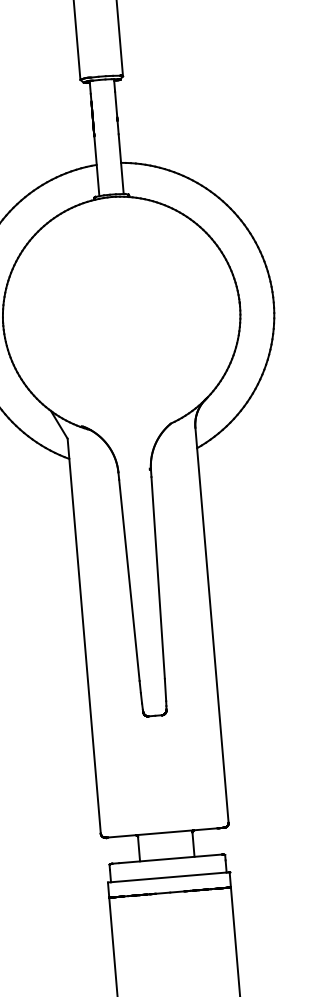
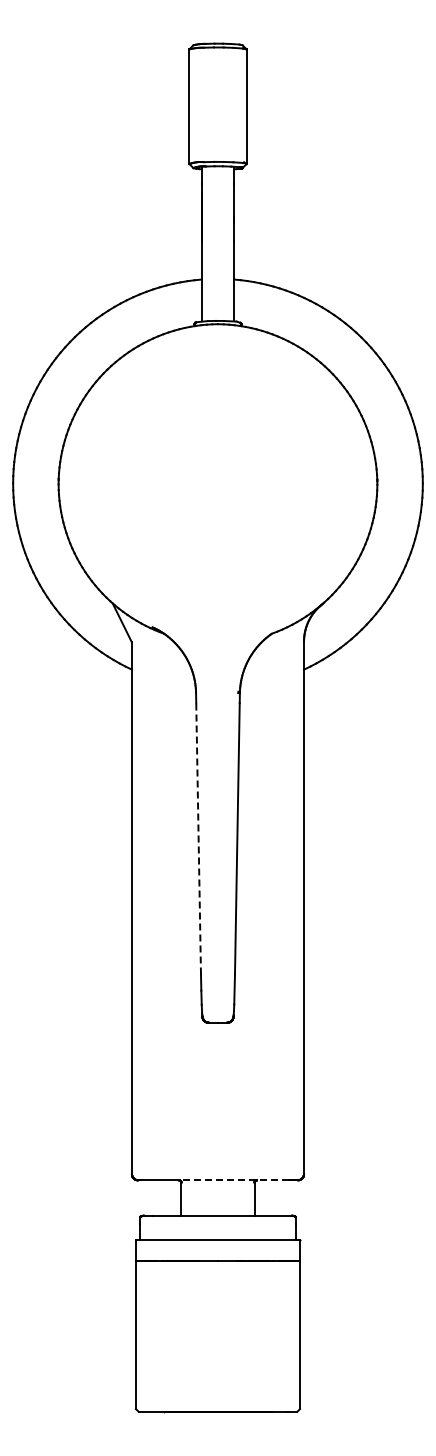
line: (129, 580) -> (198, 838), solid -> dashed
line: (176, 831) -> (233, 1180), solid -> dashed

